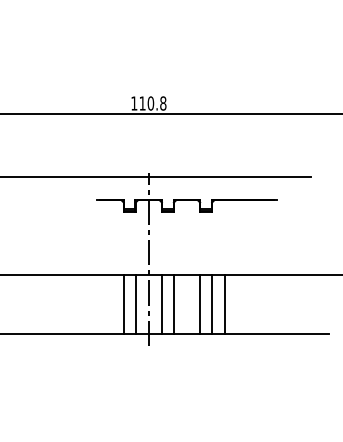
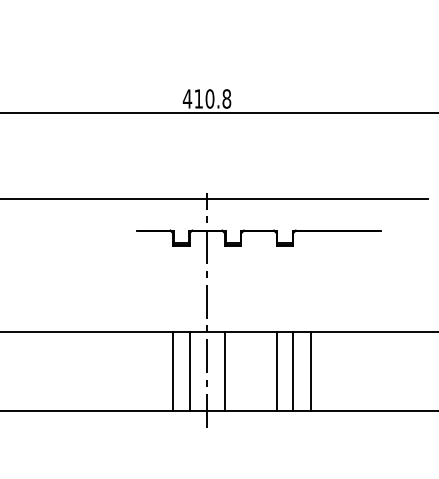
text: (133, 103) -> (186, 98), 110.8 -> 410.8
line: (174, 304) -> (242, 371), removed

